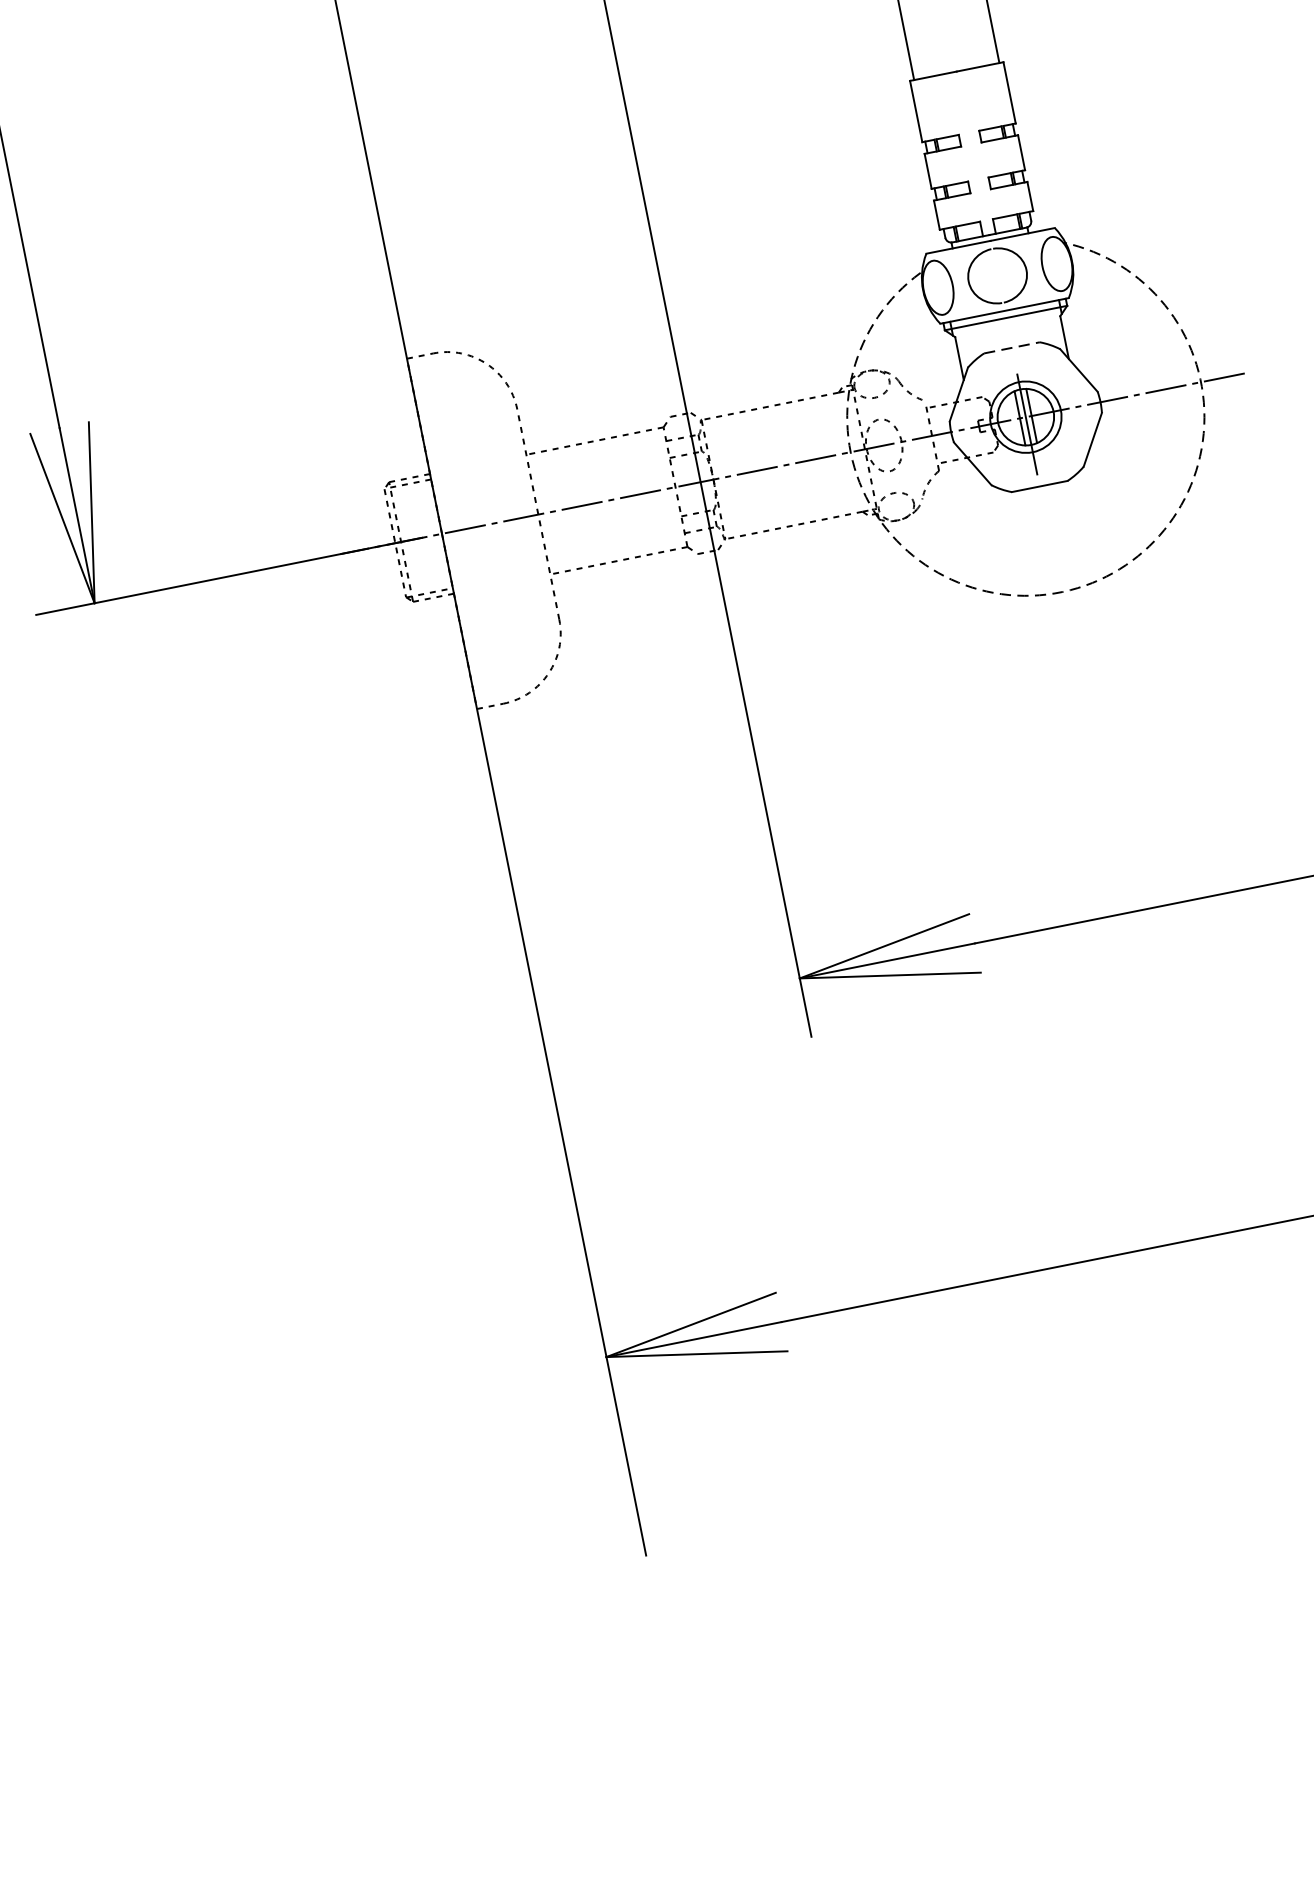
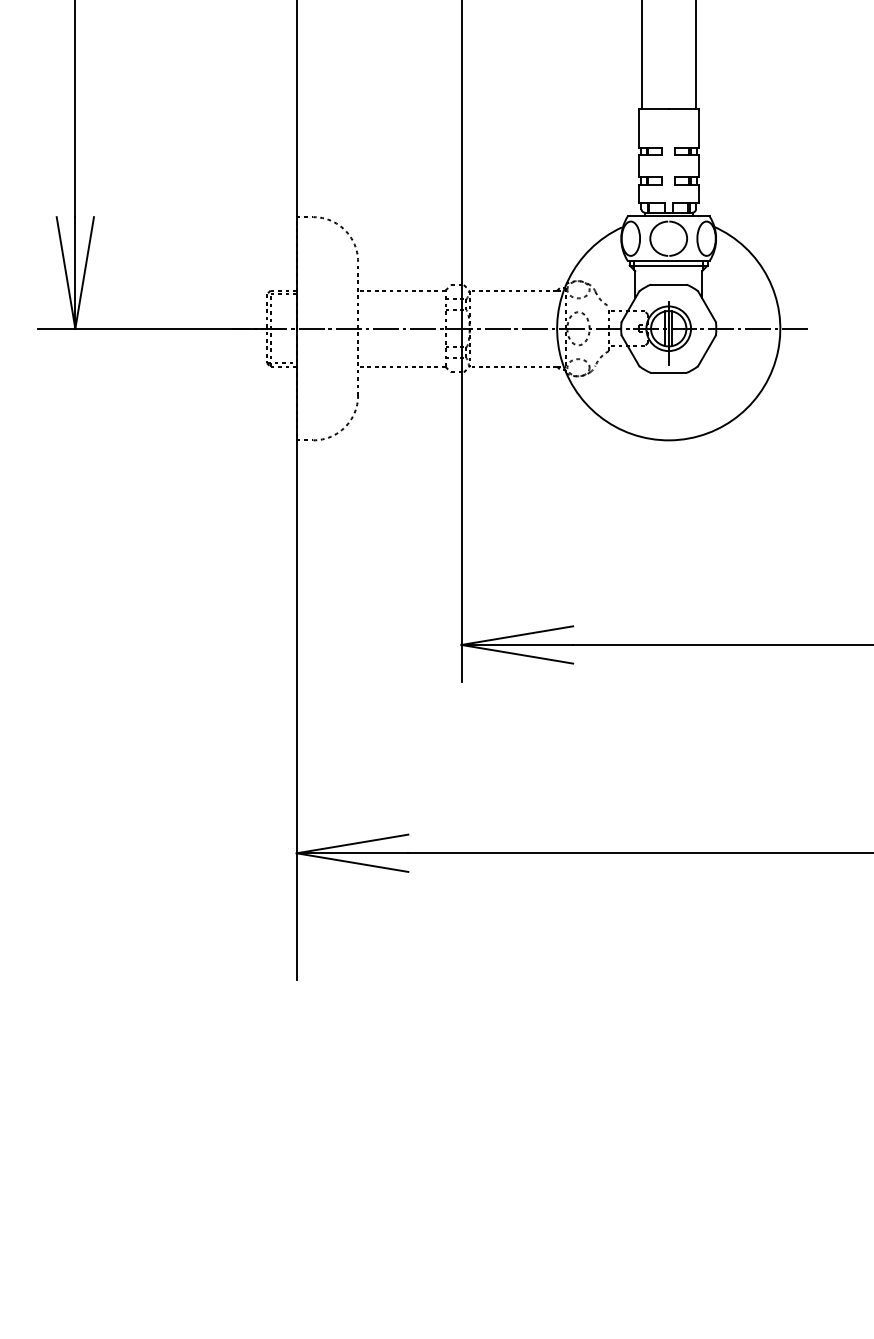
line: (1011, 347) -> (668, 284), dashed -> solid
arc: (1062, 592) -> (669, 440), dashed -> solid

